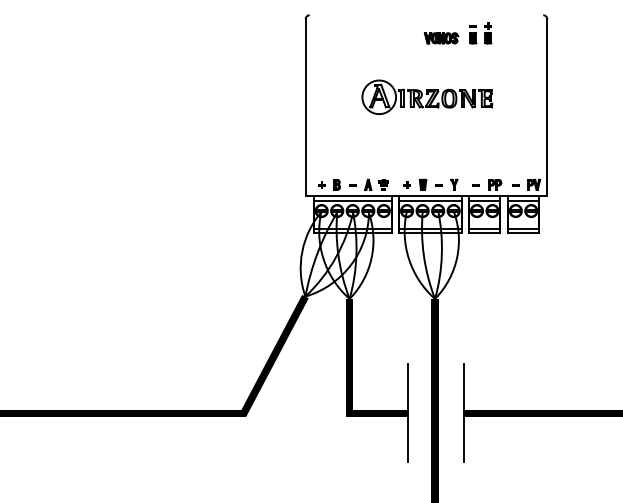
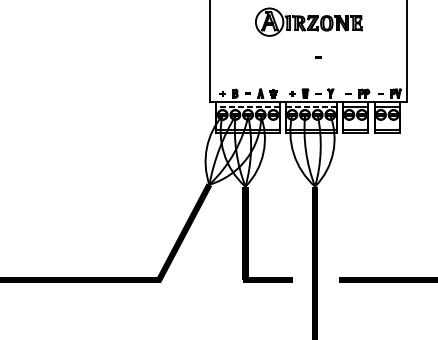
part: (438, 140) -> (317, 57), added
line: (352, 200) -> (247, 106), solid -> dashed
line: (429, 200) -> (310, 106), solid -> dashed
line: (407, 413) -> (292, 280), removed
line: (463, 413) -> (338, 280), removed

